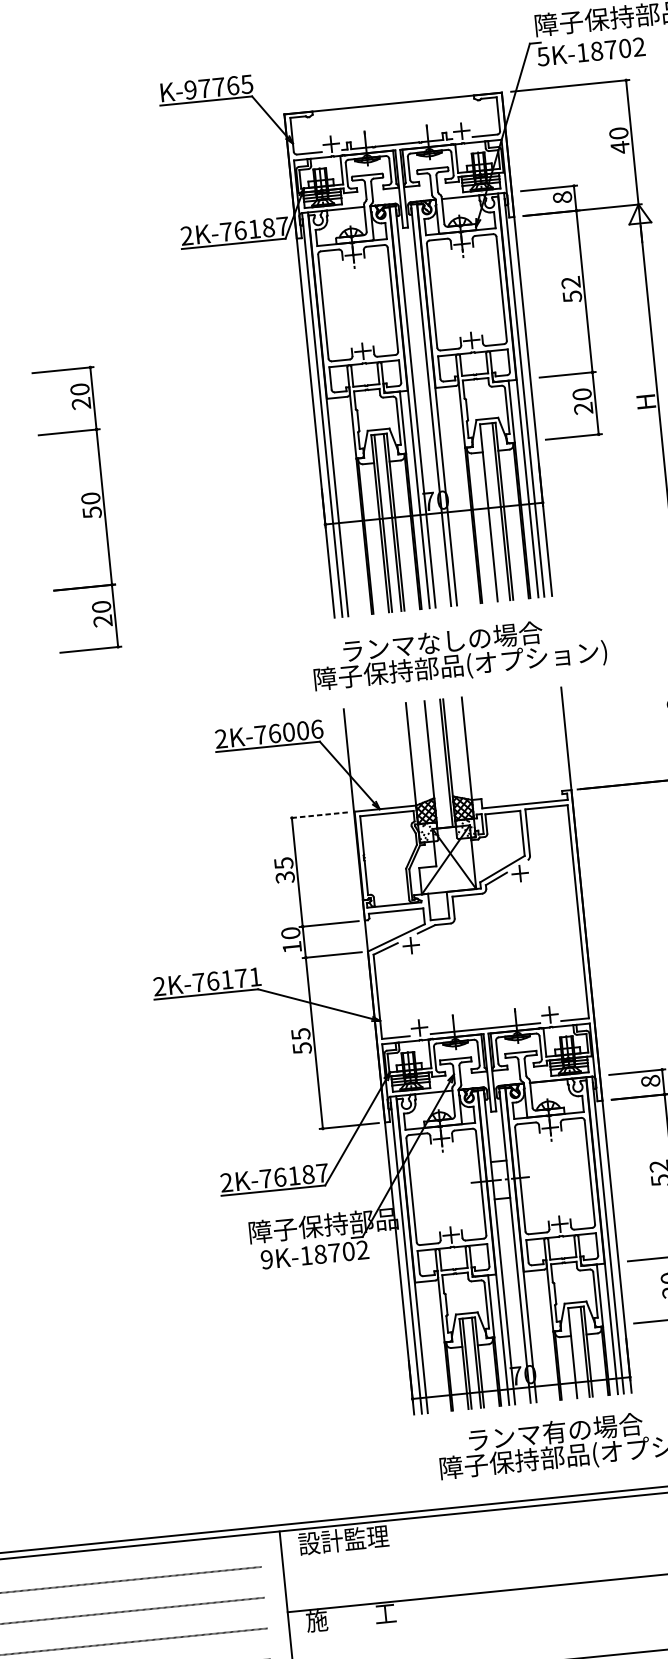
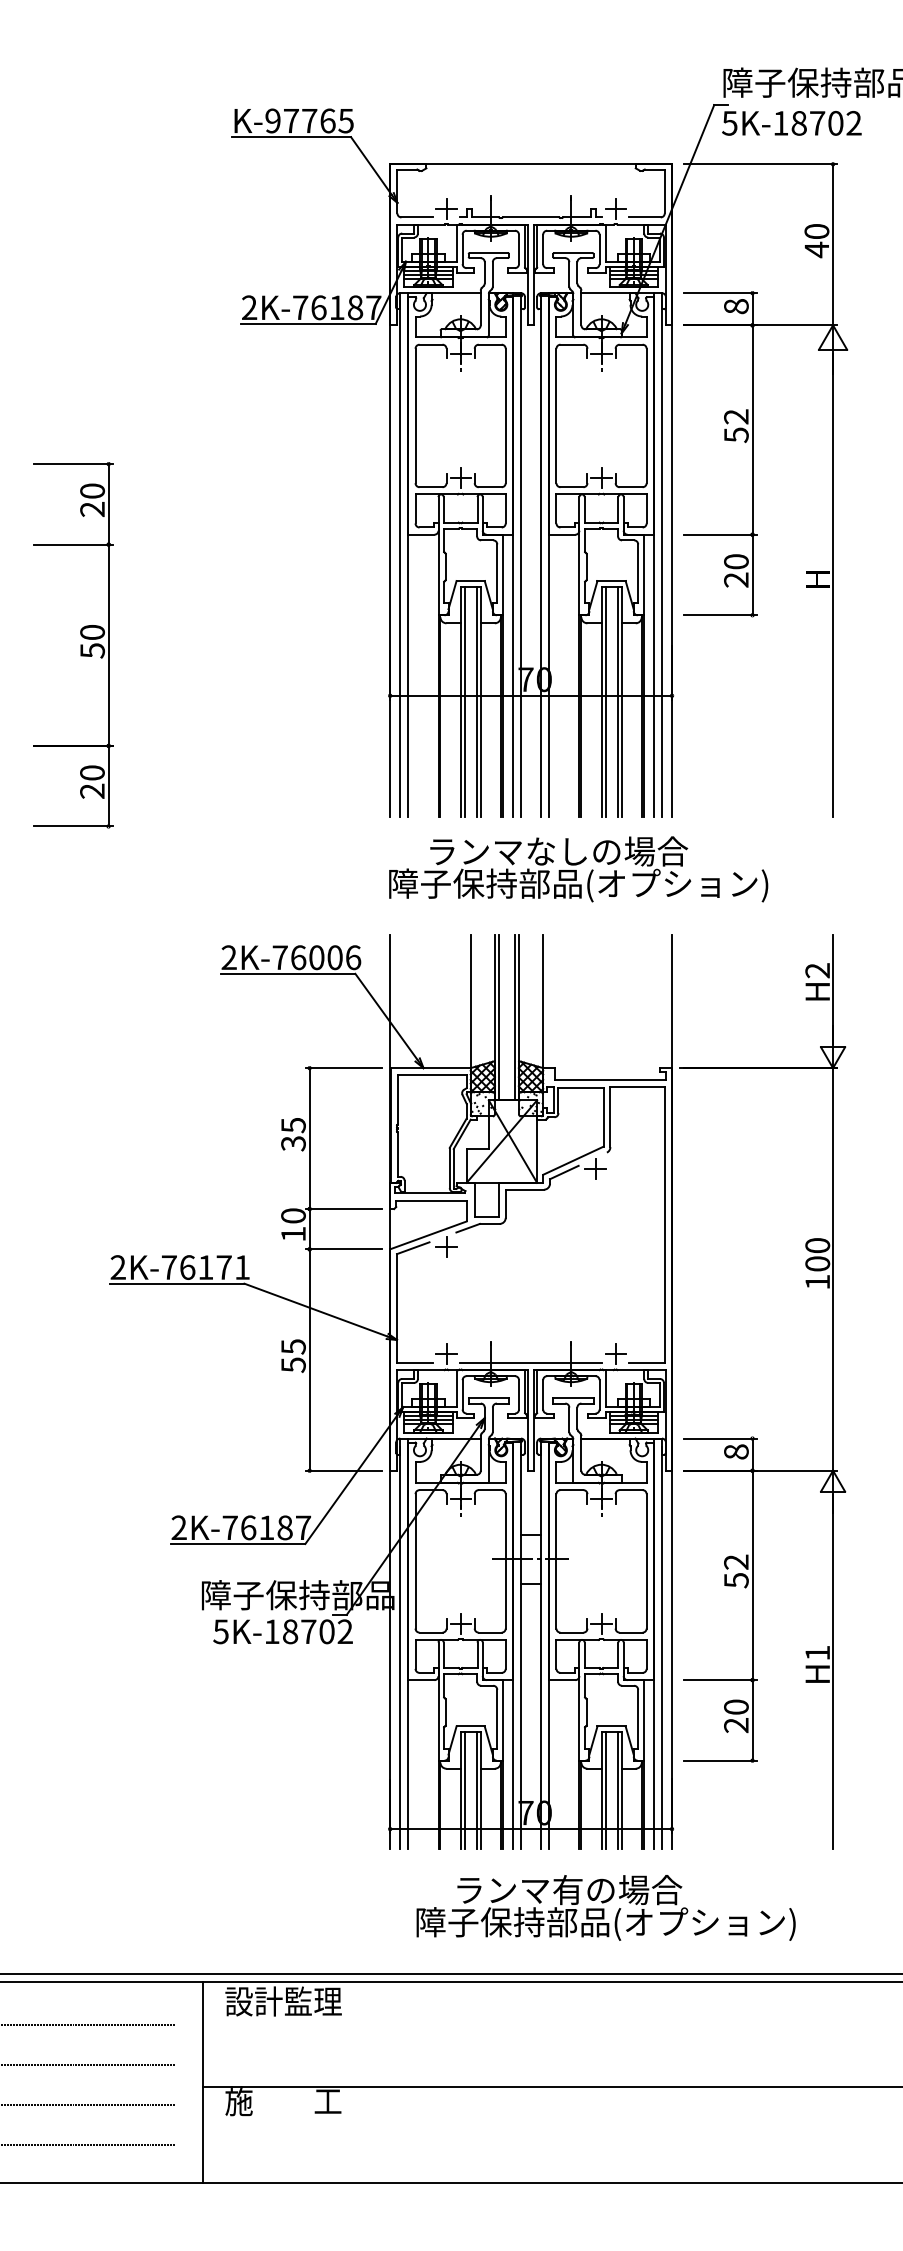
line: (491, 512) -> (605, 701), added
text: (459, 654) -> (578, 869), moved
line: (433, 764) -> (498, 1017), added
line: (318, 815) -> (343, 1068), dashed -> solid
text: (266, 1259) -> (220, 1631), 9K-18702 -> 5K-18702
line: (575, 1352) -> (605, 1790), added

